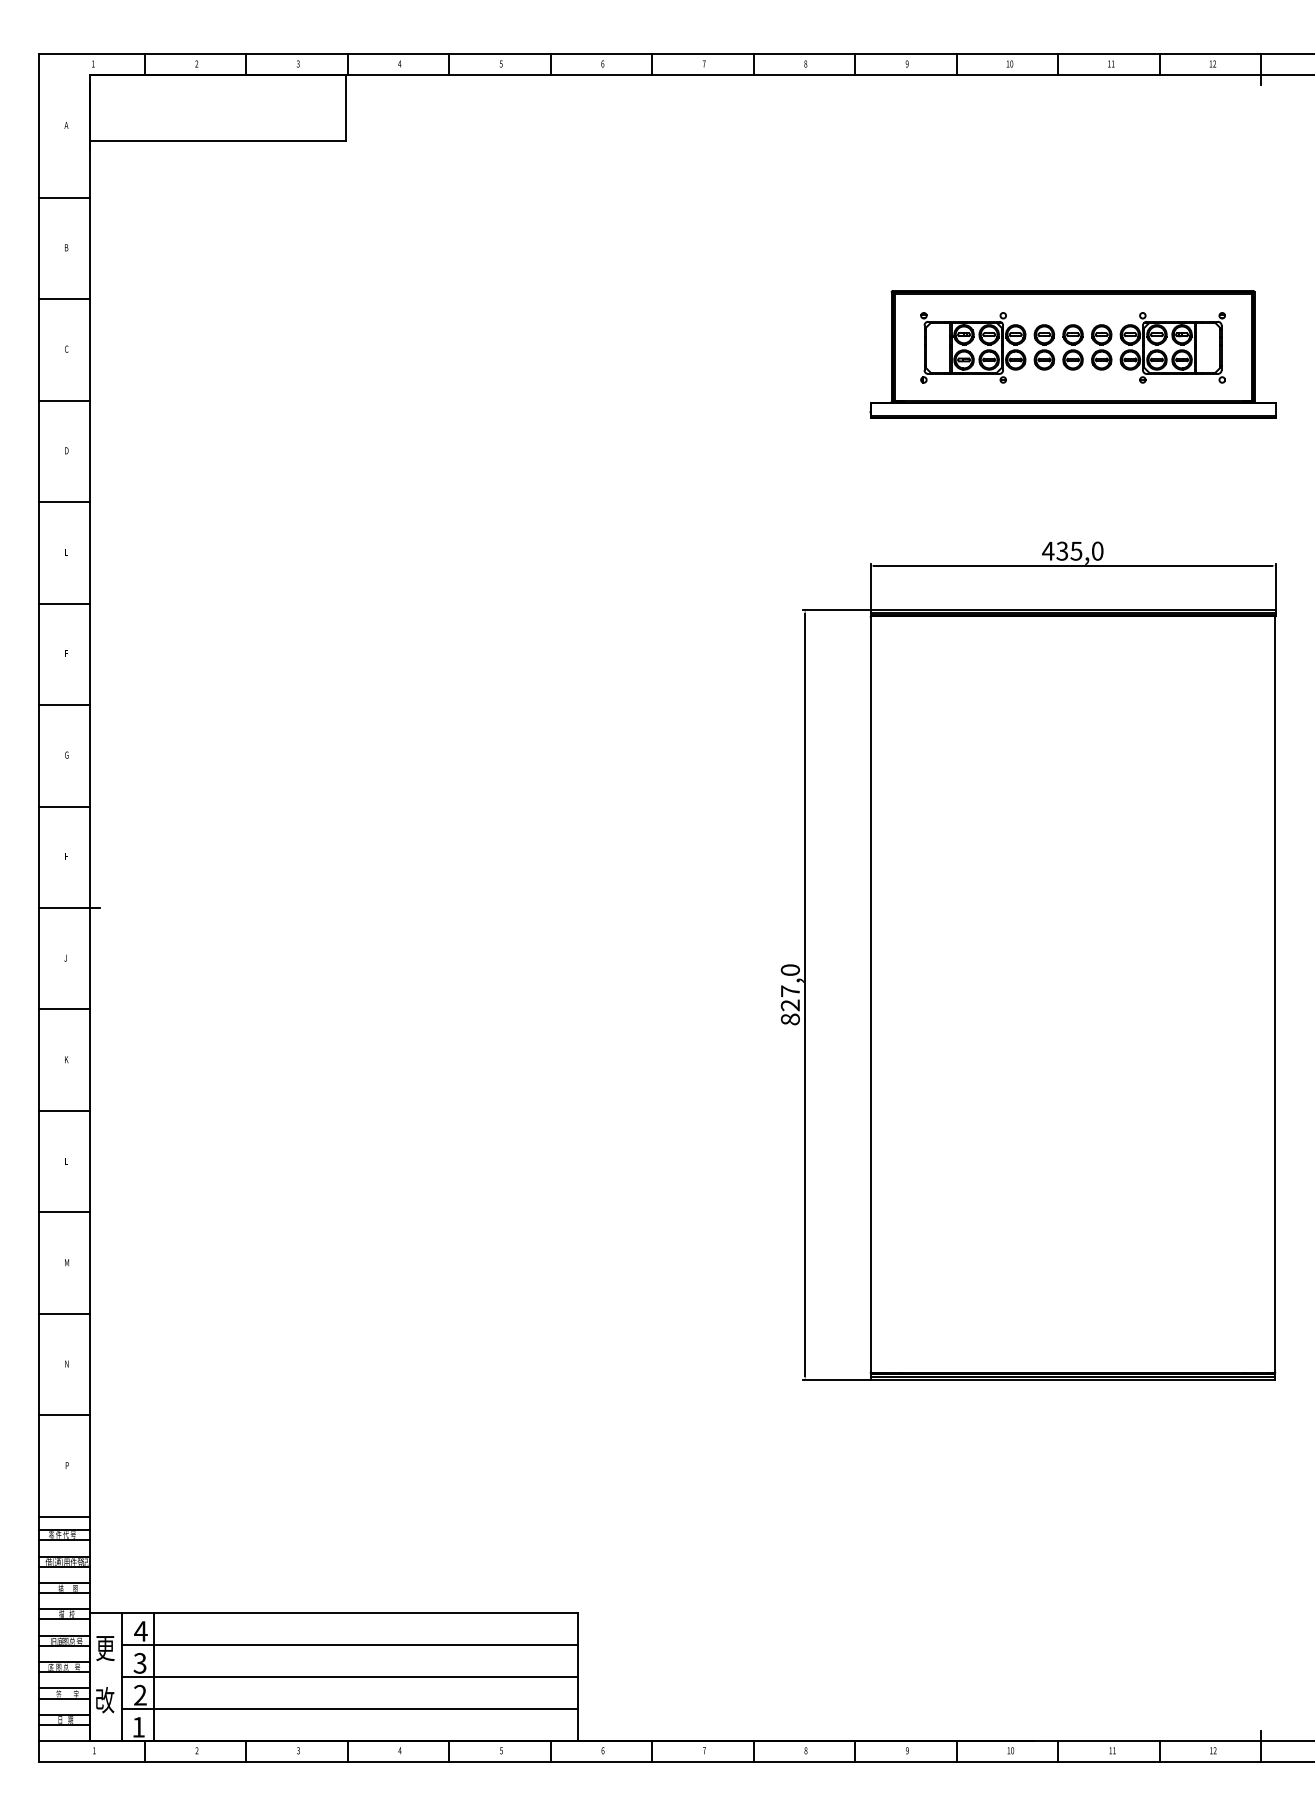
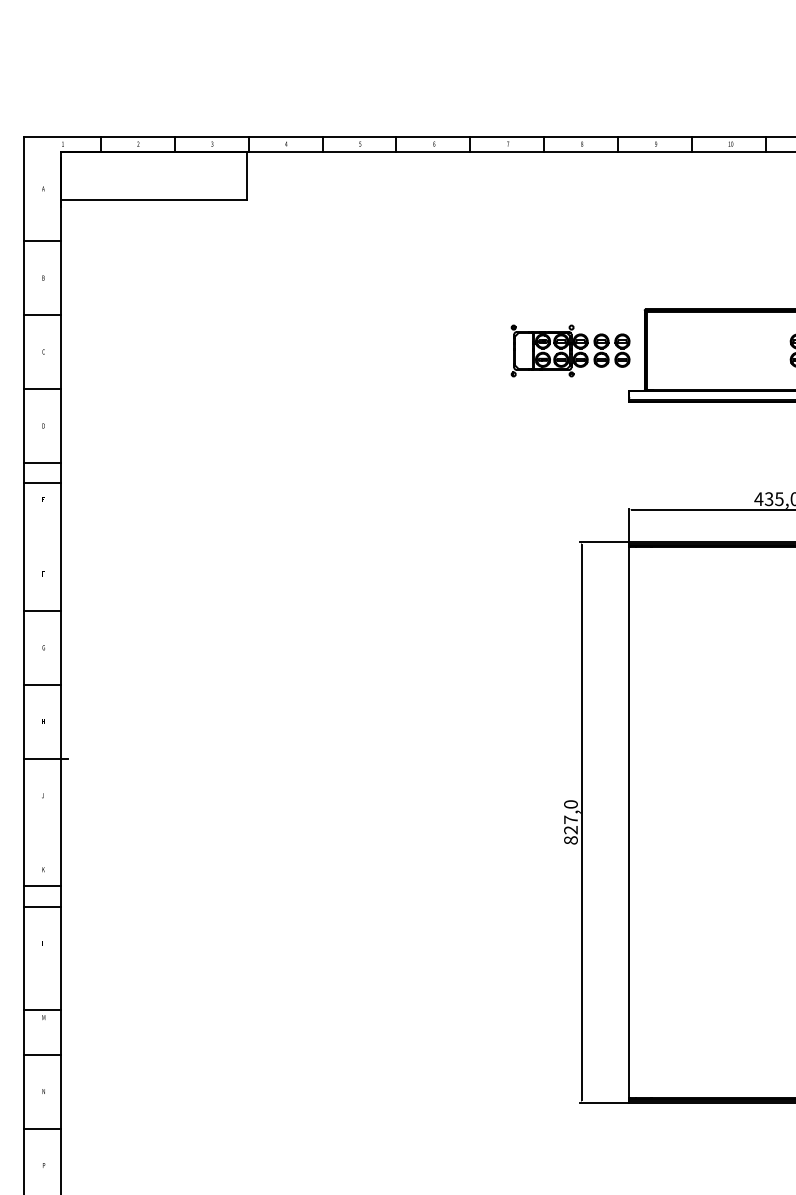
part: (1001, 347) -> (570, 350), moved
line: (64, 603) -> (41, 483), moved
line: (64, 1009) -> (41, 885), moved
line: (64, 1212) -> (41, 1010), moved

